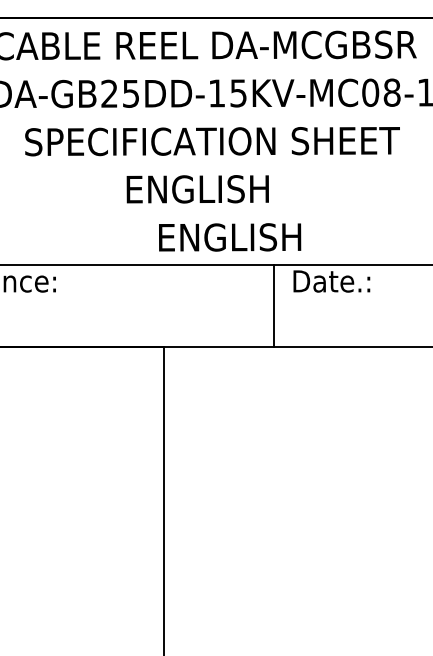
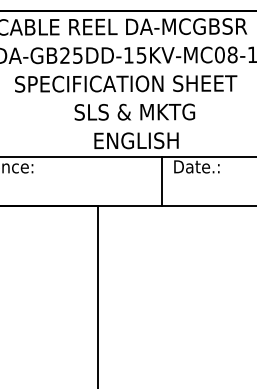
text: (226, 188) -> (134, 111), ENGLISH -> SLS & MKTG

